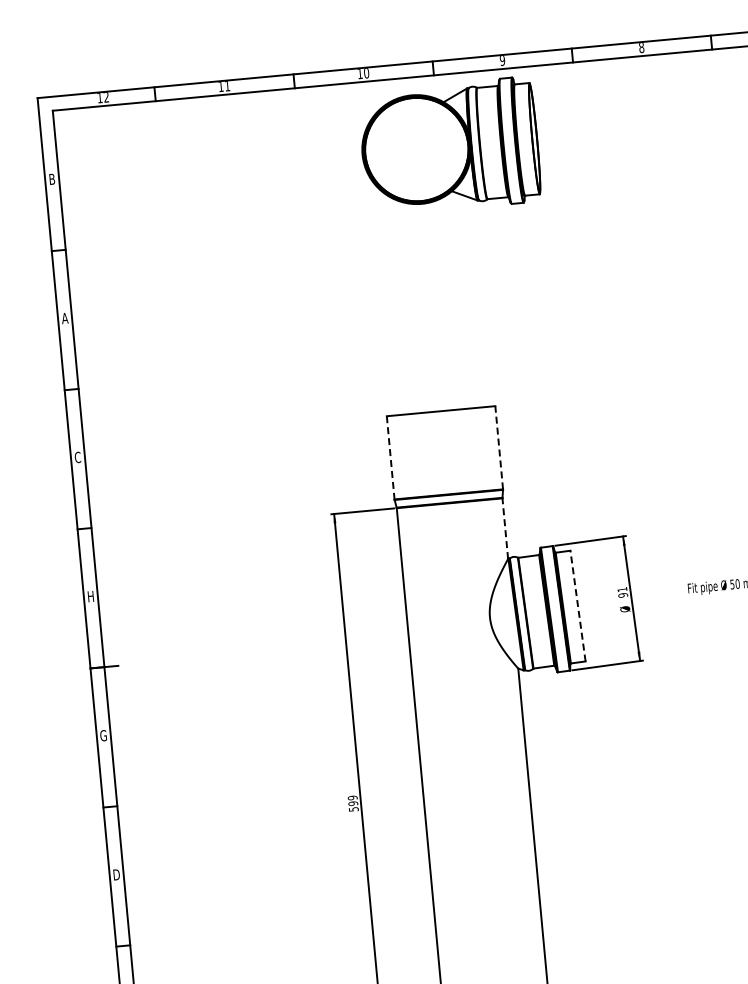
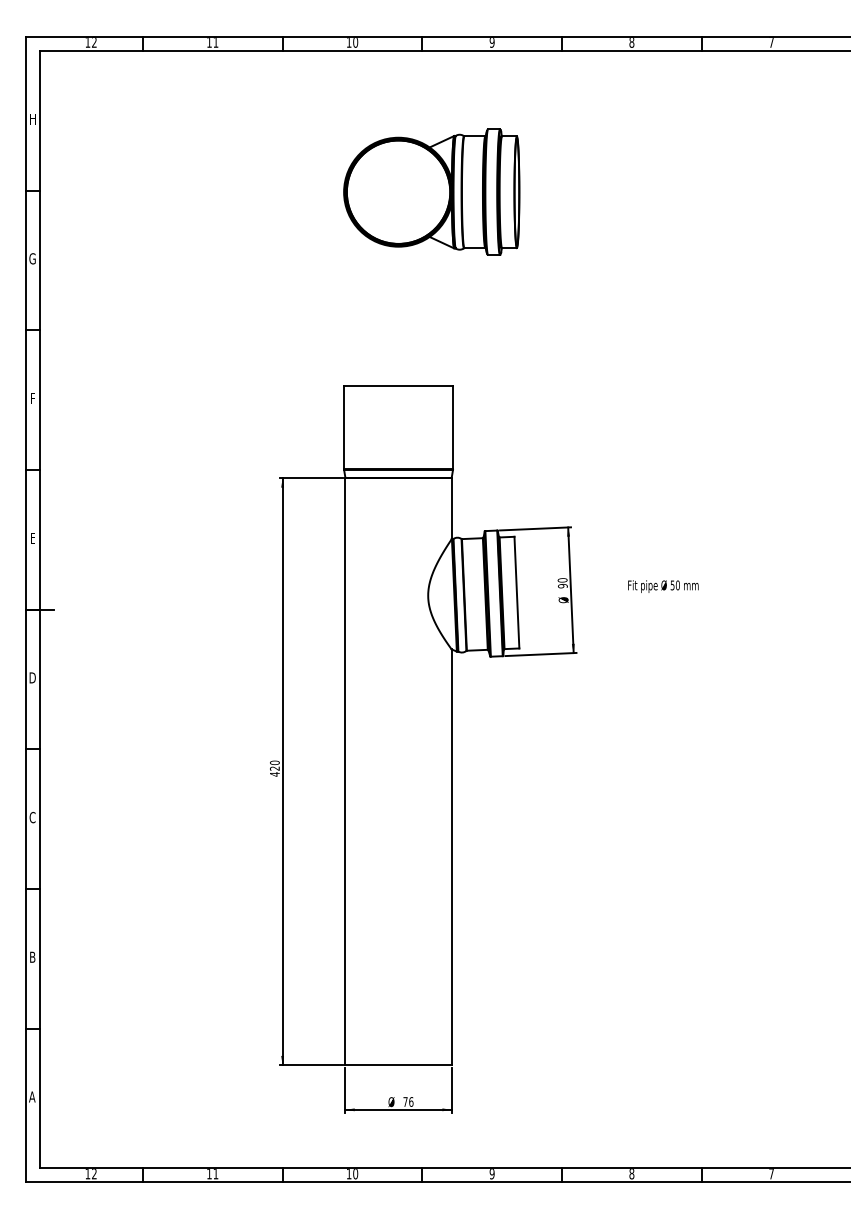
part: (449, 145) -> (431, 191), moved
text: (51, 178) -> (32, 118), B -> H
text: (64, 318) -> (32, 258), A -> G
line: (499, 447) -> (453, 427), dashed -> solid
text: (77, 457) -> (32, 398), C -> F
line: (391, 457) -> (344, 427), dashed -> solid
line: (505, 528) -> (451, 508), dashed -> solid
text: (622, 589) -> (562, 580), 91 -> 90
text: (90, 596) -> (32, 538), H -> E
line: (577, 605) -> (516, 592), dashed -> solid
text: (103, 735) -> (32, 677), G -> D
text: (352, 803) -> (274, 768), 599 -> 420
text: (116, 874) -> (32, 817), D -> C

